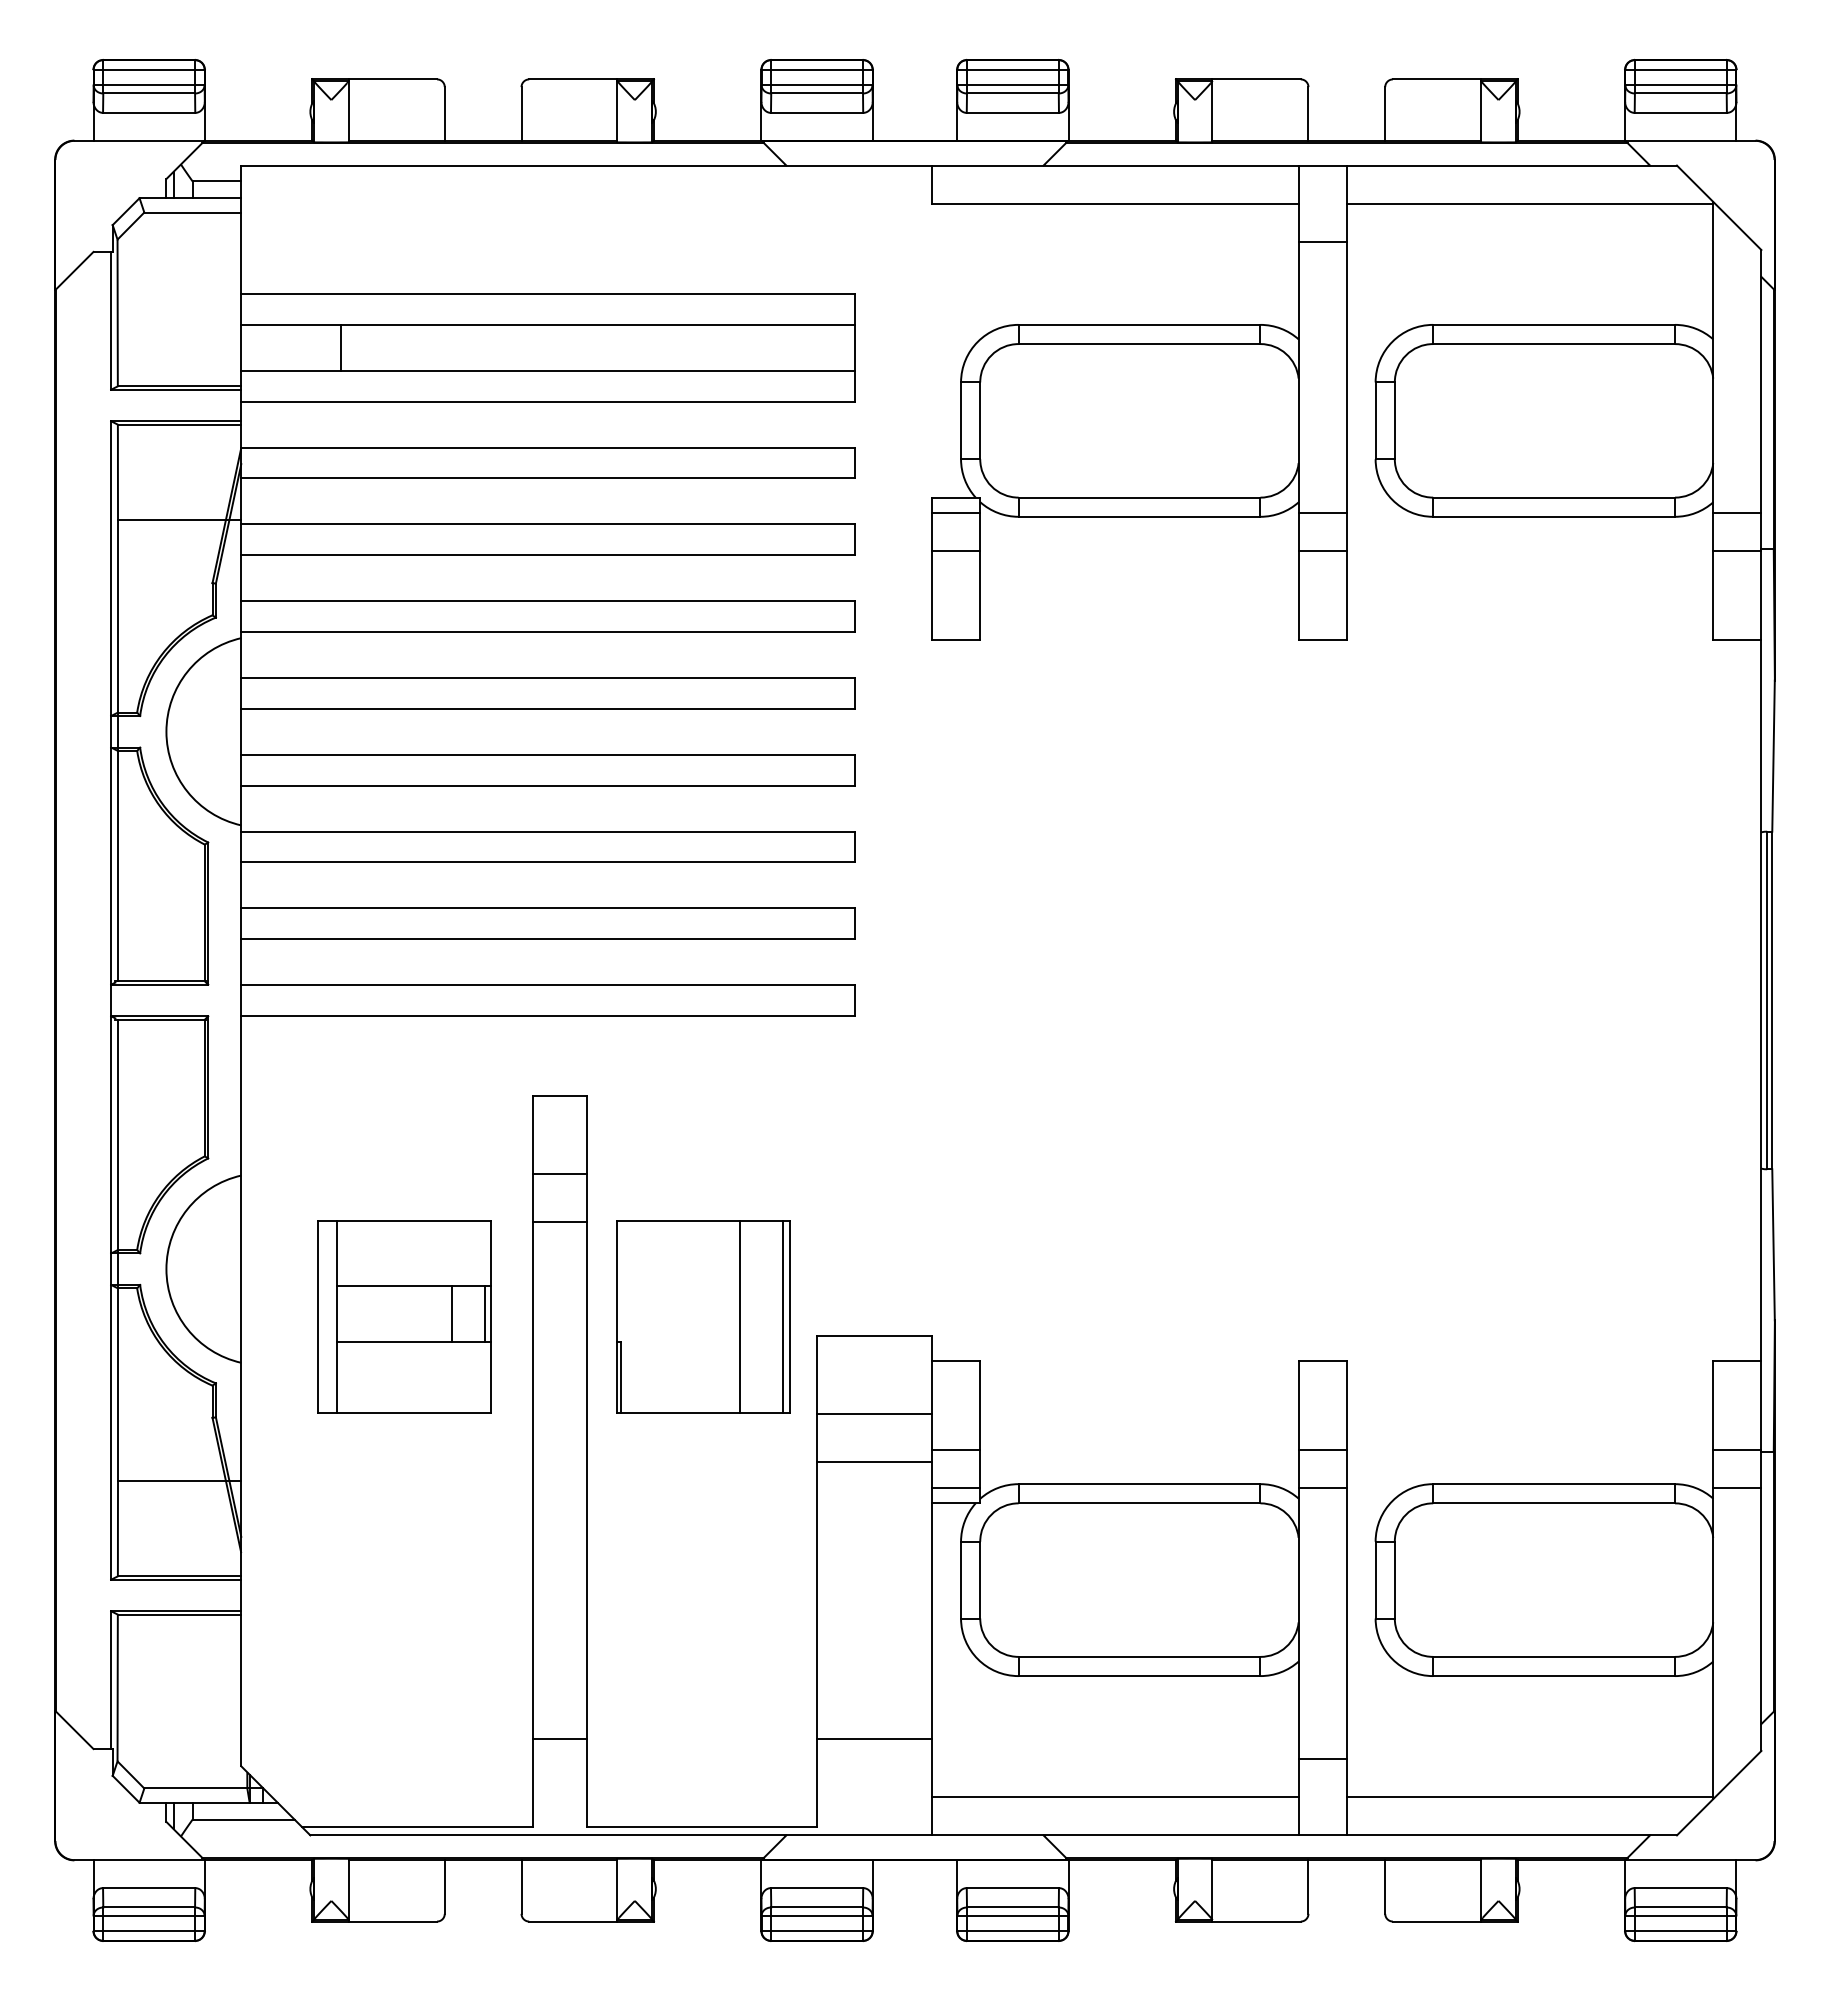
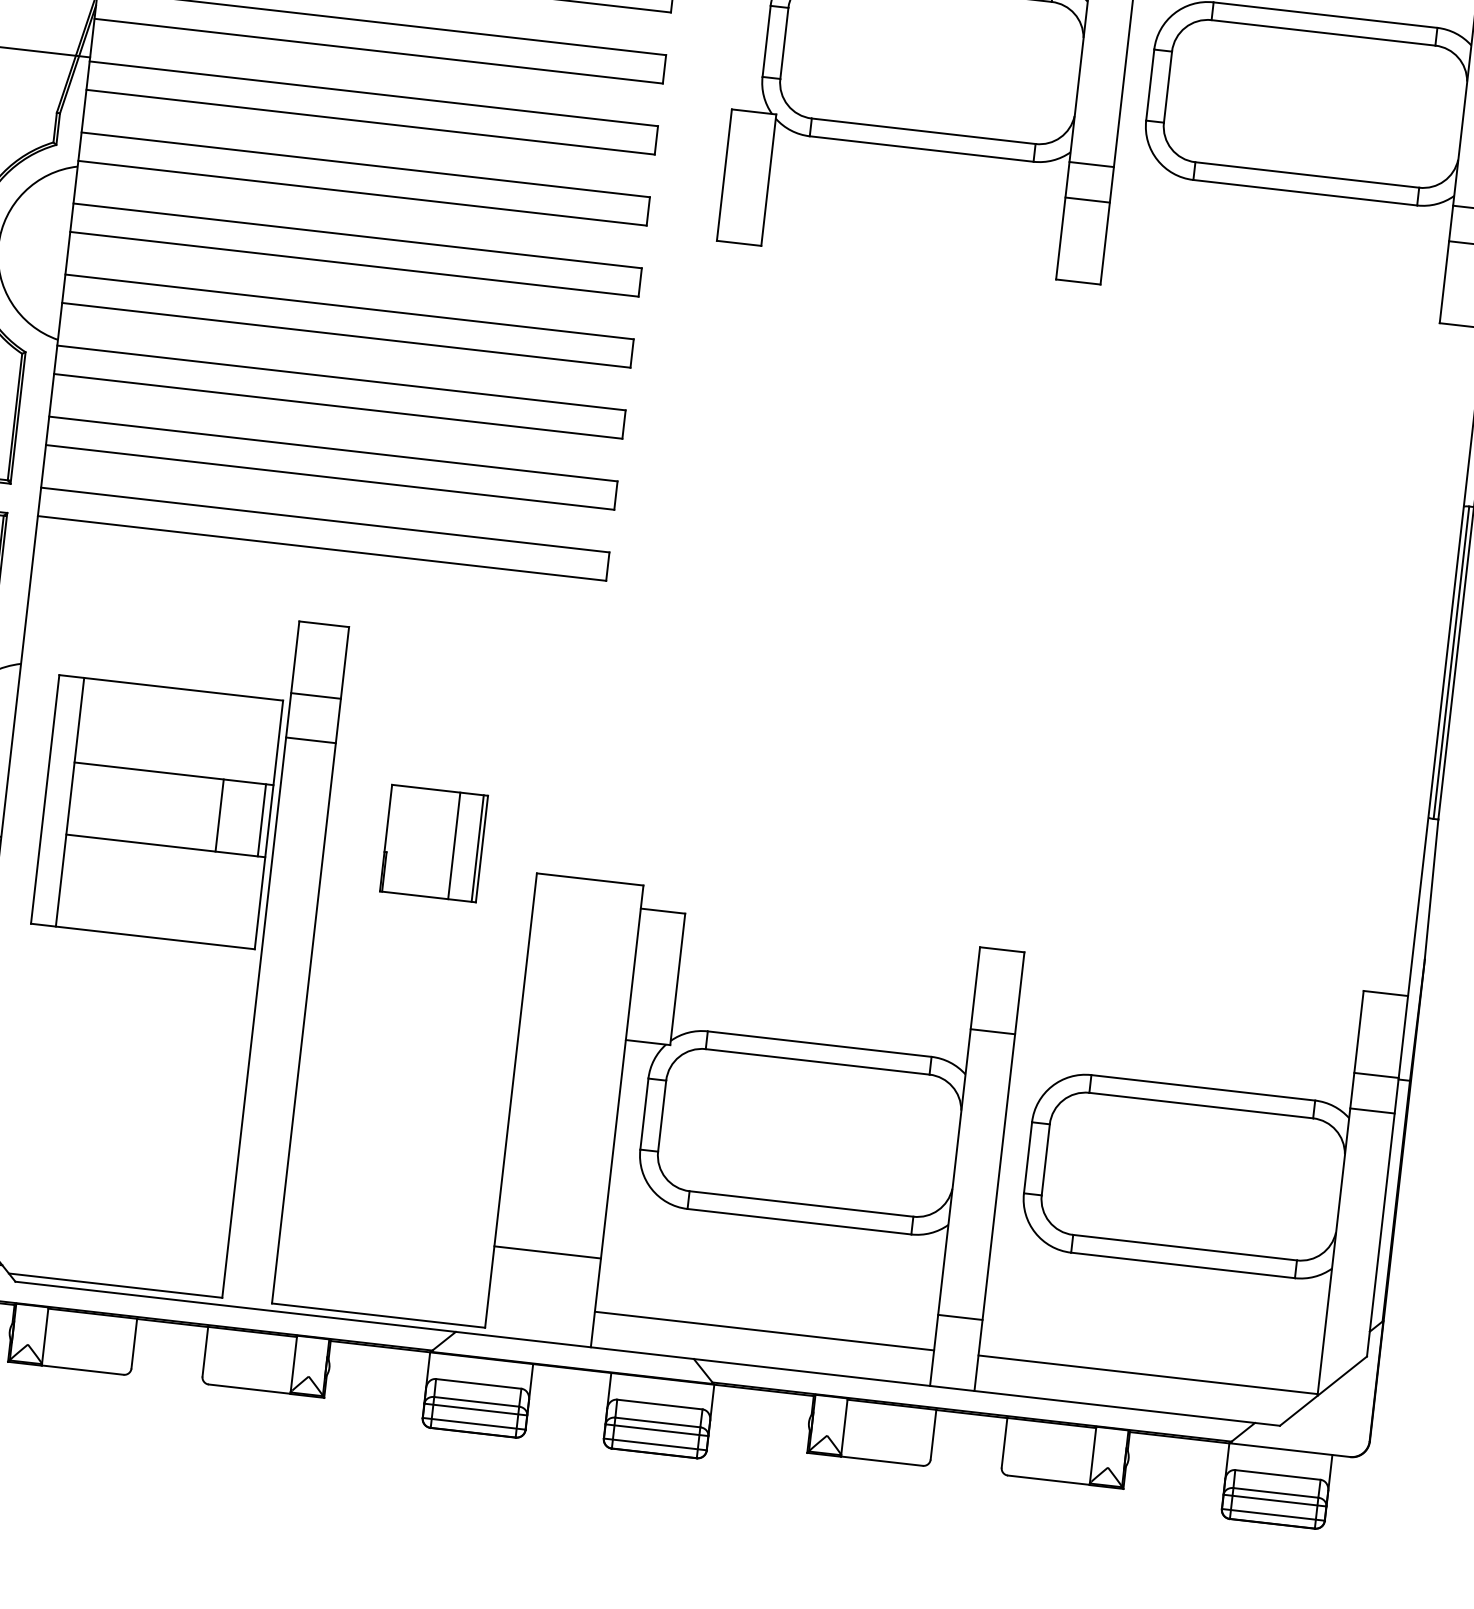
line: (956, 512) -> (752, 125), removed
line: (956, 551) -> (748, 161), removed
part: (404, 1316) -> (157, 811), size x1.4
part: (703, 1316) -> (433, 843), size x0.6
line: (874, 1413) -> (581, 950), removed
line: (956, 1449) -> (653, 992), removed
line: (874, 1461) -> (576, 995), removed
line: (956, 1488) -> (649, 1028), removed
line: (1322, 1488) -> (988, 1067), removed
line: (559, 1739) -> (256, 1219), removed

